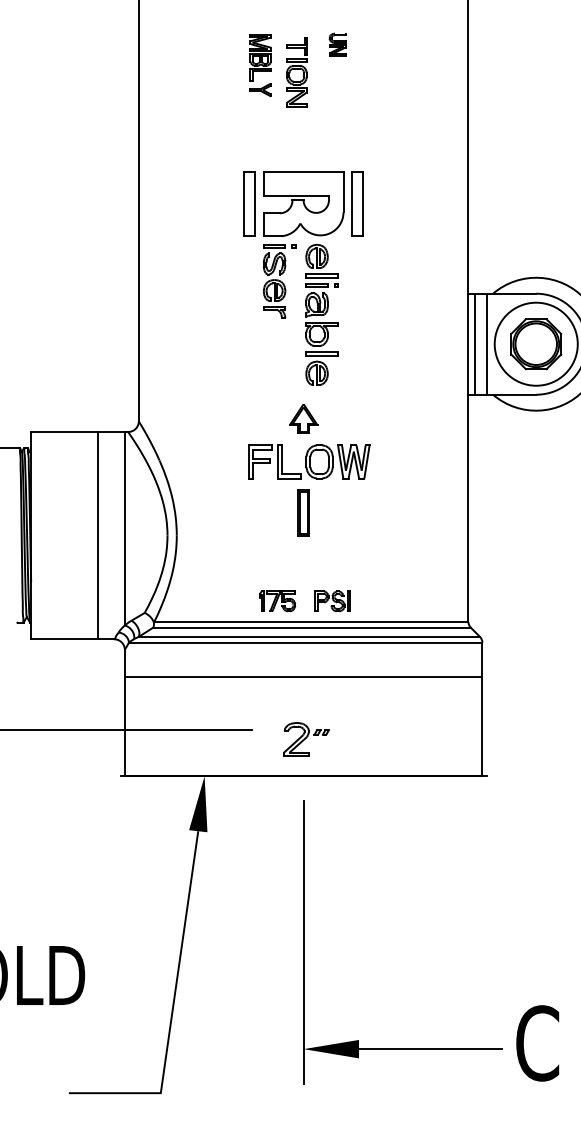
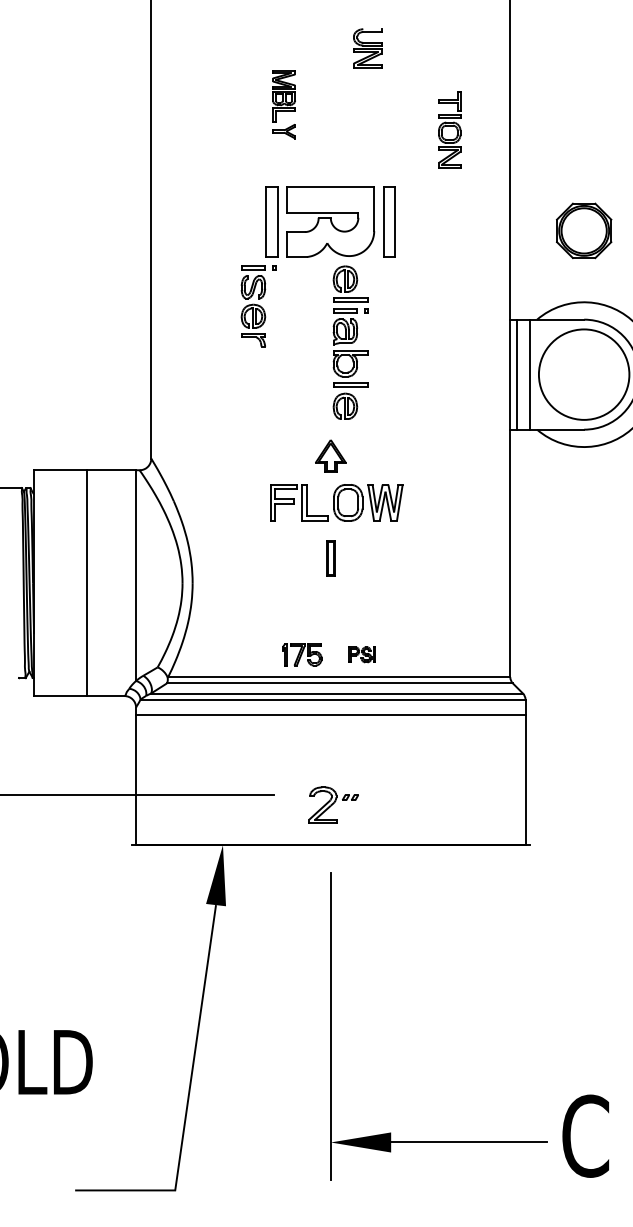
part: (337, 44) -> (367, 48), size x1.6
part: (260, 65) -> (283, 104), moved
part: (296, 72) -> (449, 129), moved
part: (279, 281) -> (258, 306), moved
part: (536, 344) -> (584, 231), moved
part: (303, 512) -> (330, 557), size x0.7
line: (97, 535) -> (86, 583), moved
part: (332, 601) -> (362, 654), size x0.7
line: (303, 676) -> (330, 714), moved

